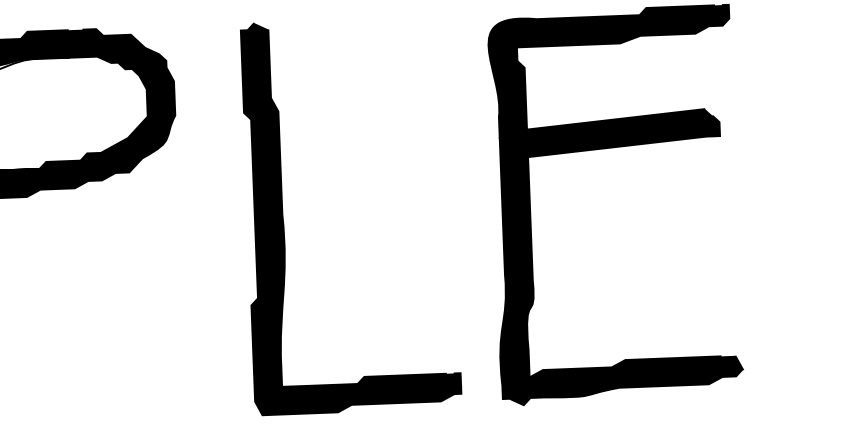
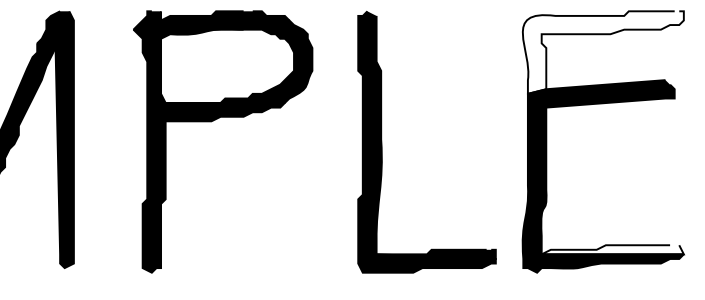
fill: (609, 71) -> (602, 52), removed
fill: (635, 366) -> (612, 249), removed

